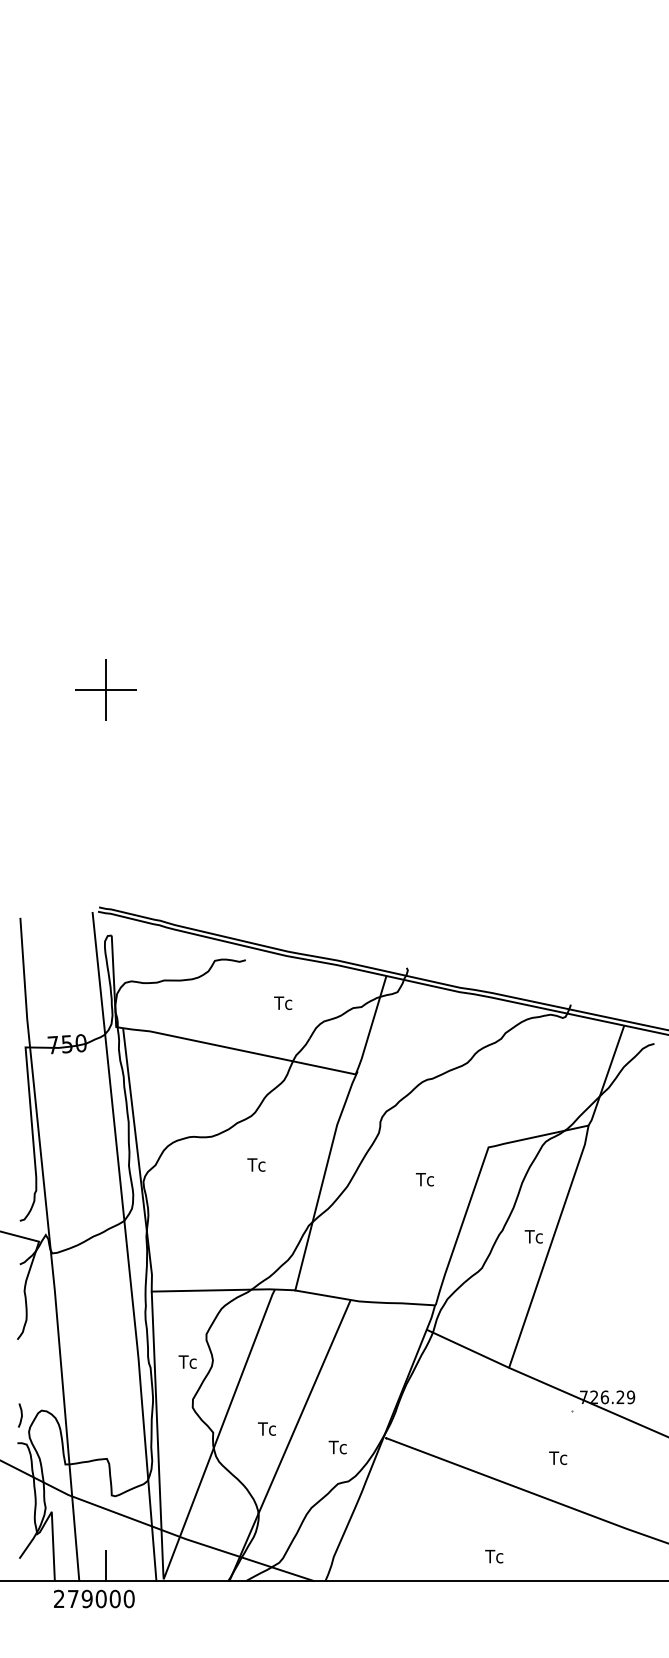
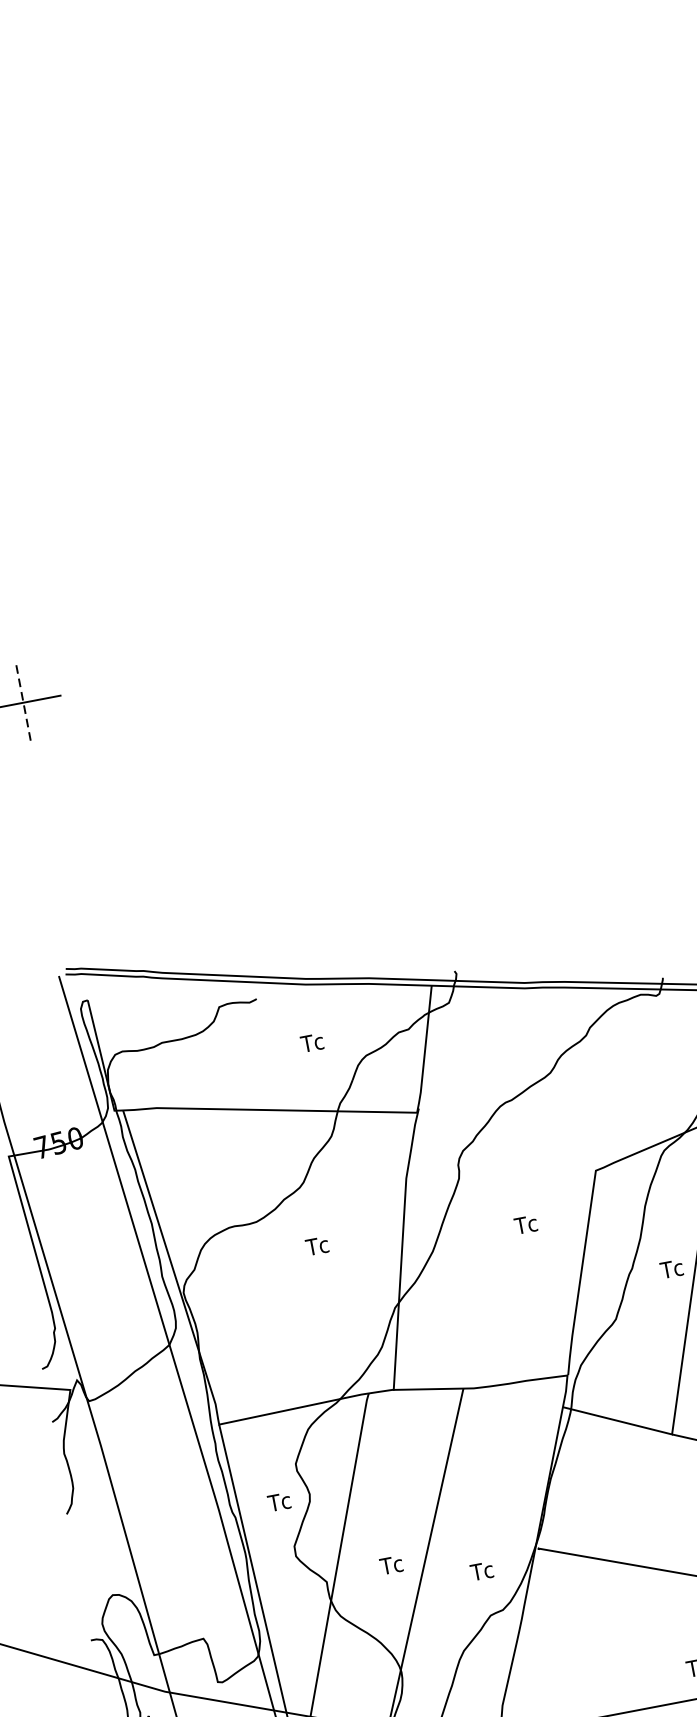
line: (105, 689) -> (22, 702), solid -> dashed
line: (21, 1415) -> (89, 1605), removed

